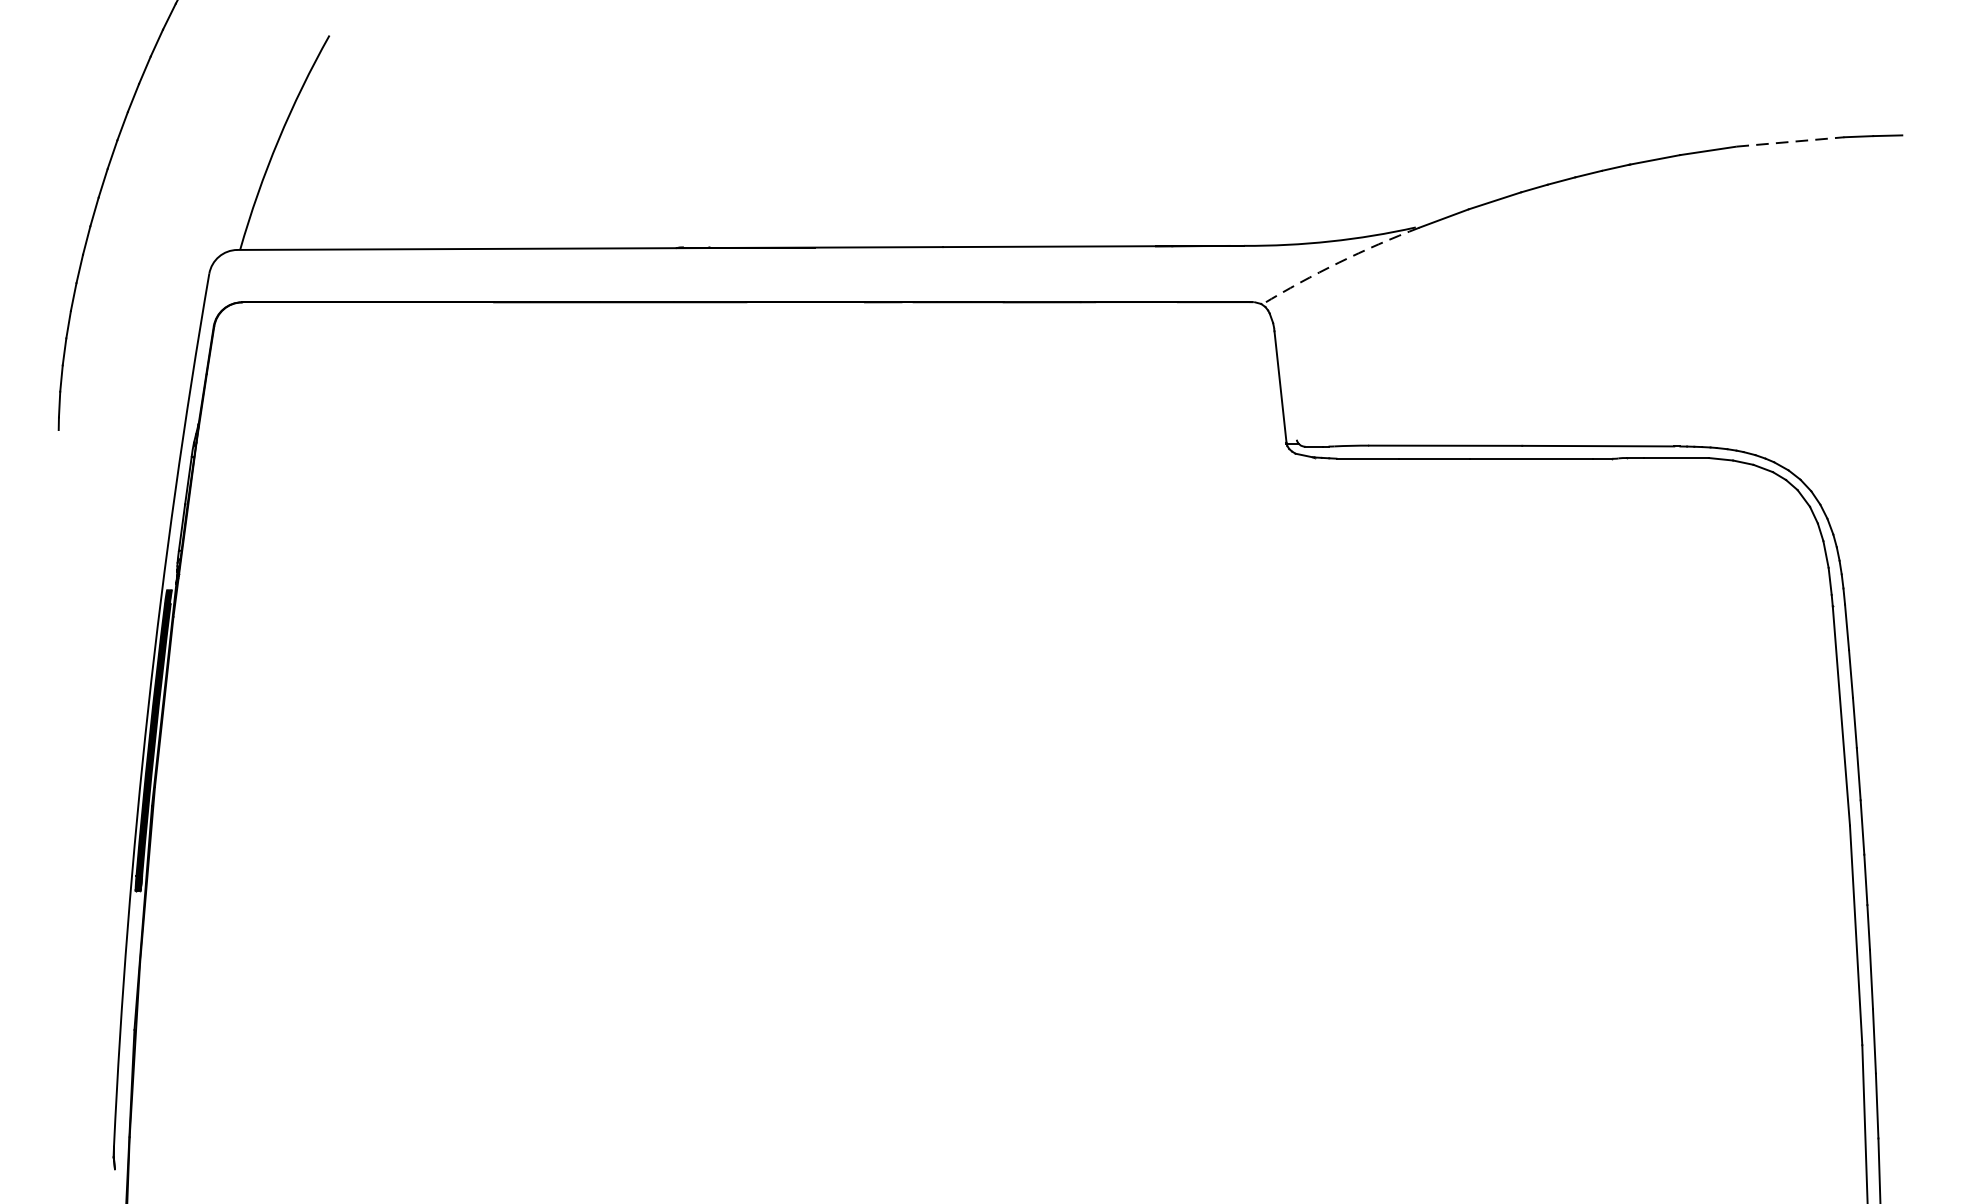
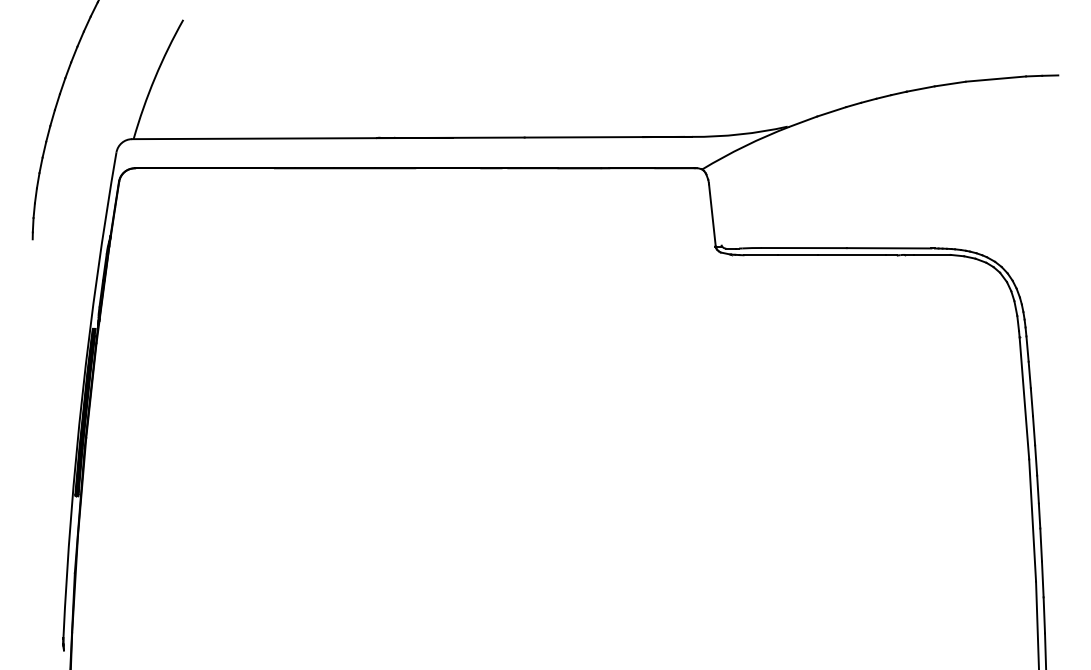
line: (1791, 142) -> (996, 79), dashed -> solid
arc: (1338, 263) -> (744, 146), dashed -> solid

